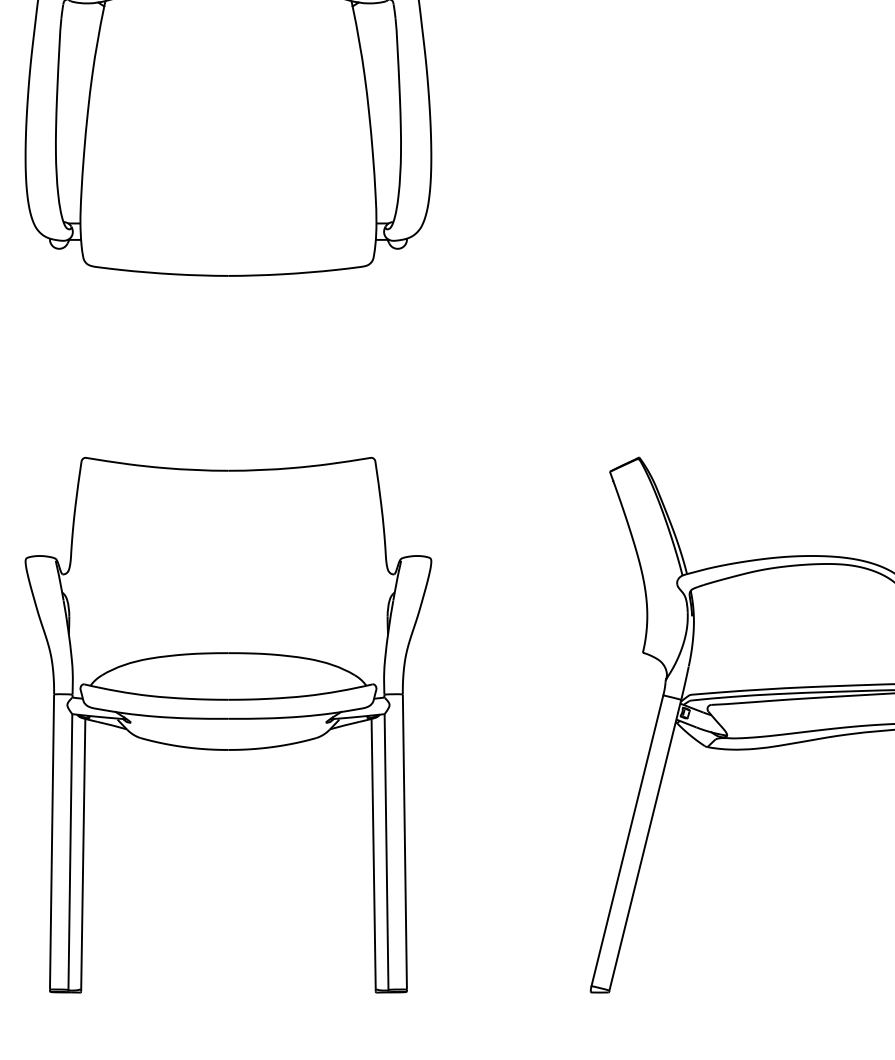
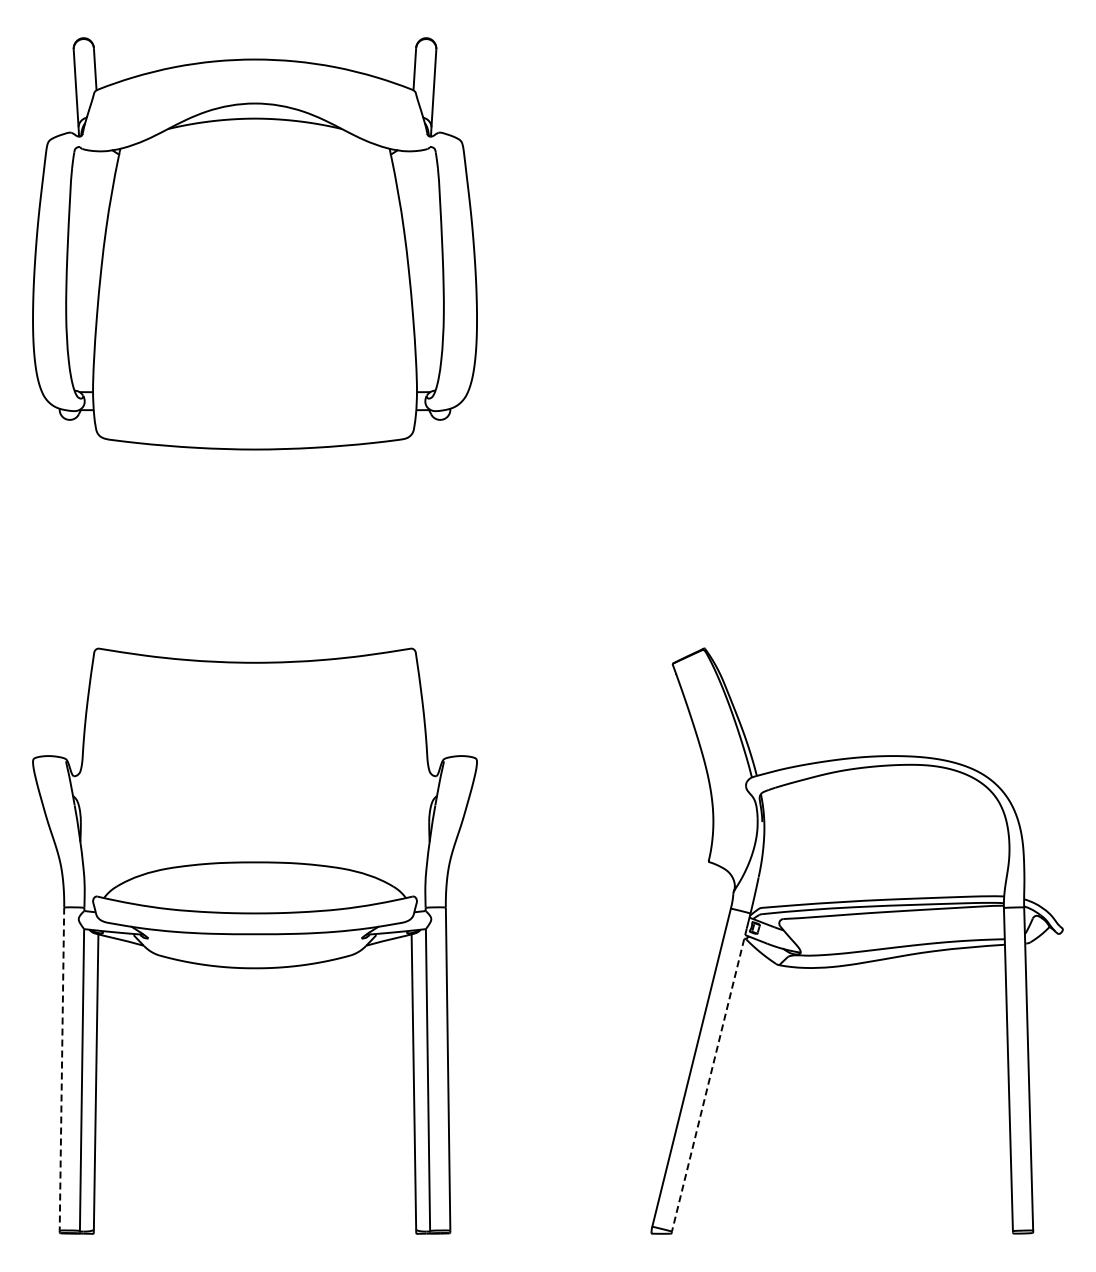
line: (51, 842) -> (61, 1069), solid -> dashed
line: (643, 852) -> (709, 1080), solid -> dashed

